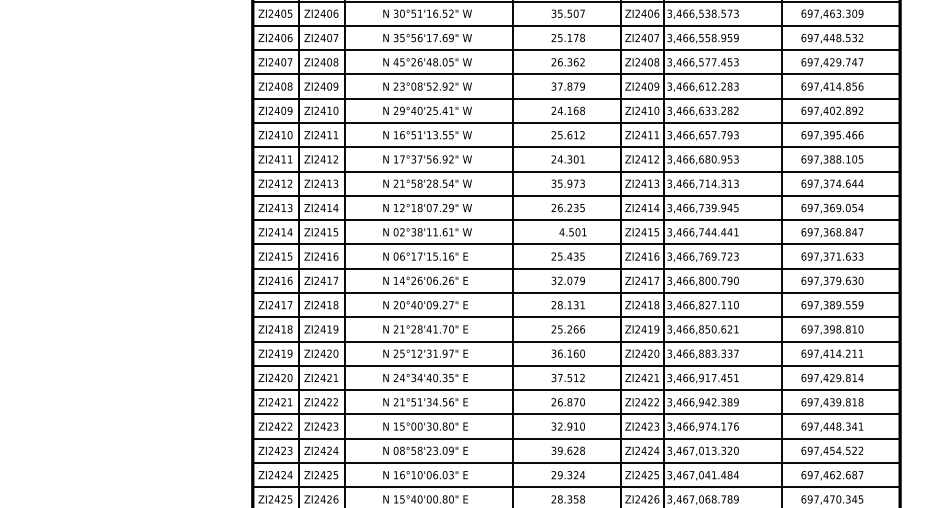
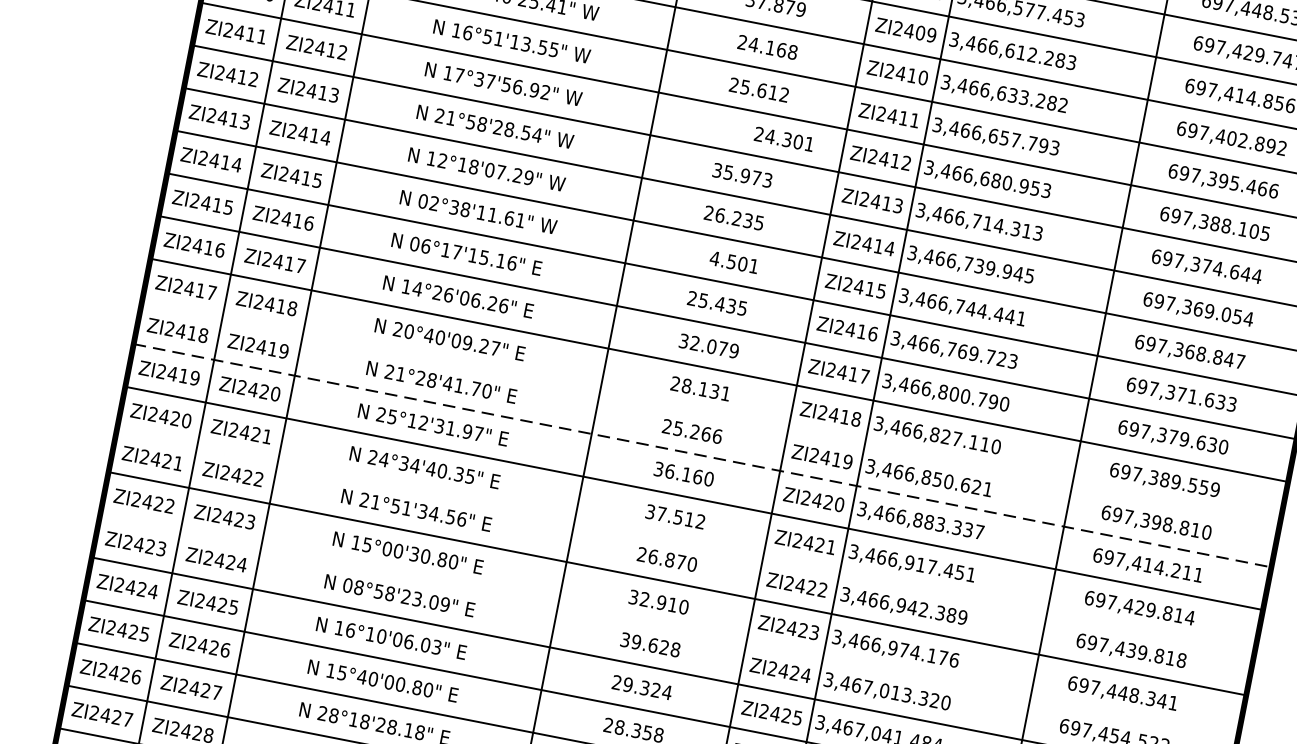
text: (567, 159) -> (782, 139), moved
line: (576, 317) -> (710, 413), removed
line: (576, 341) -> (702, 455), solid -> dashed
line: (576, 390) -> (685, 541), removed
line: (576, 438) -> (669, 626), removed

